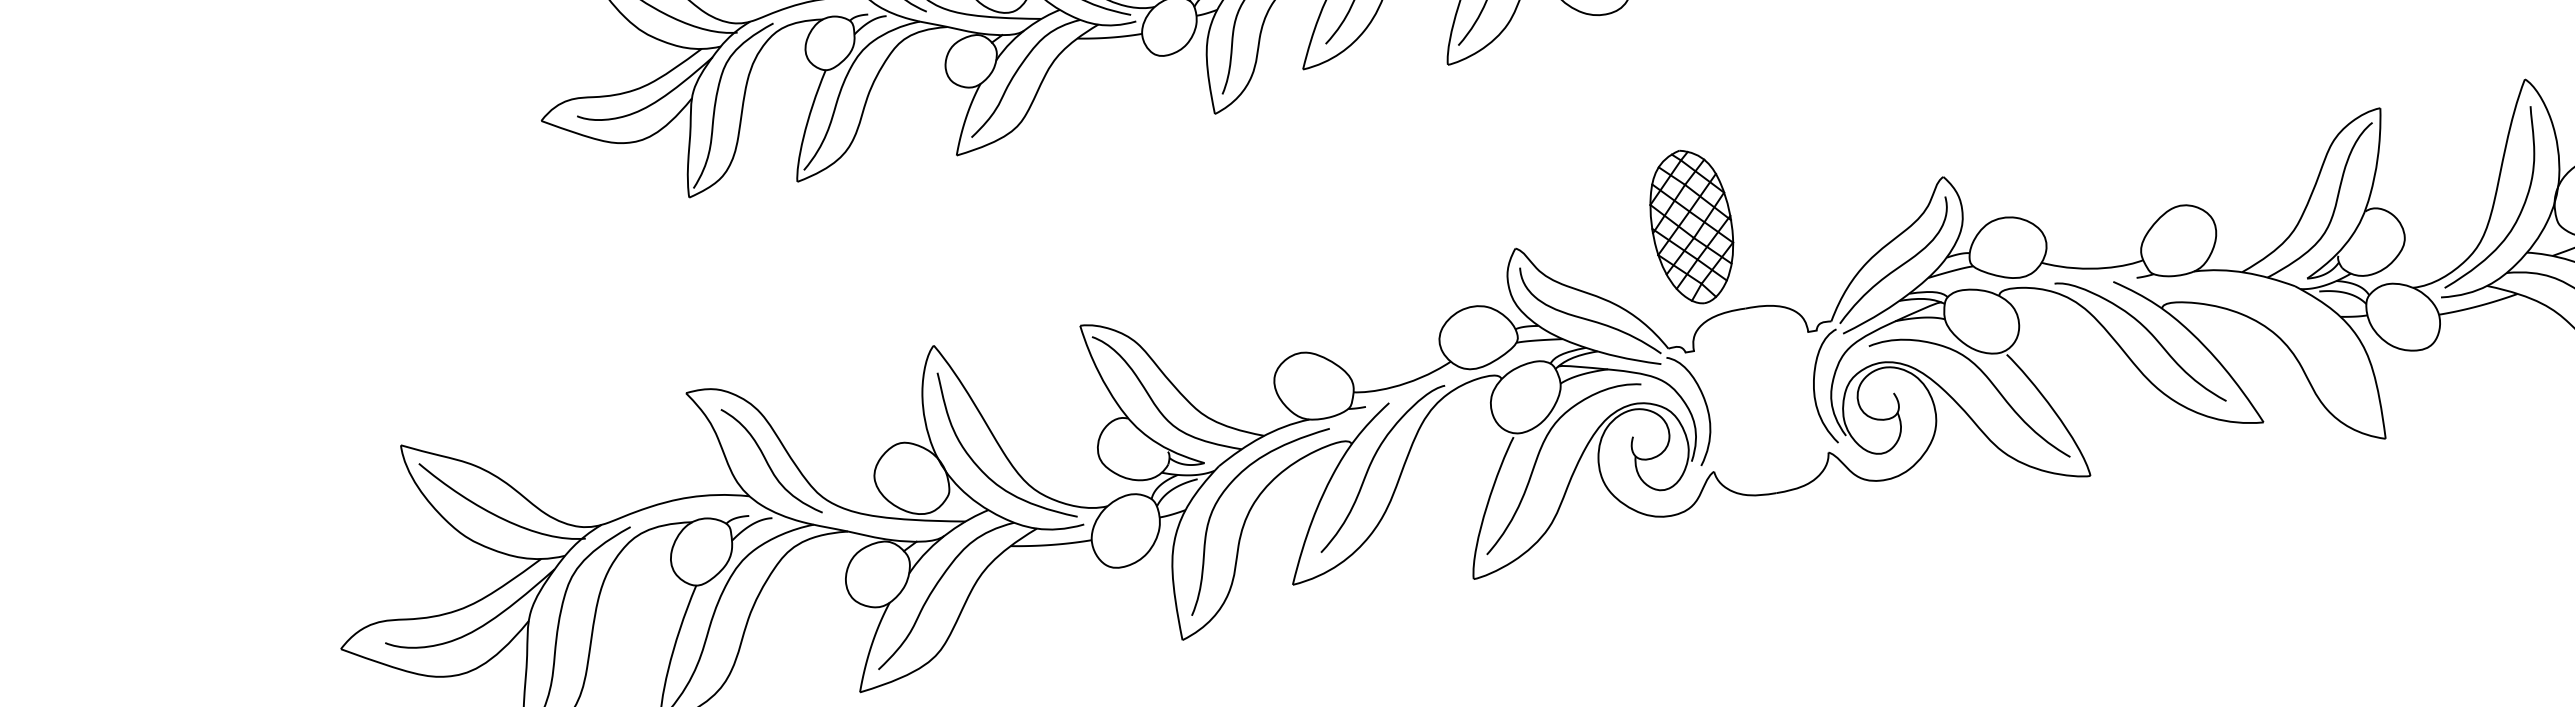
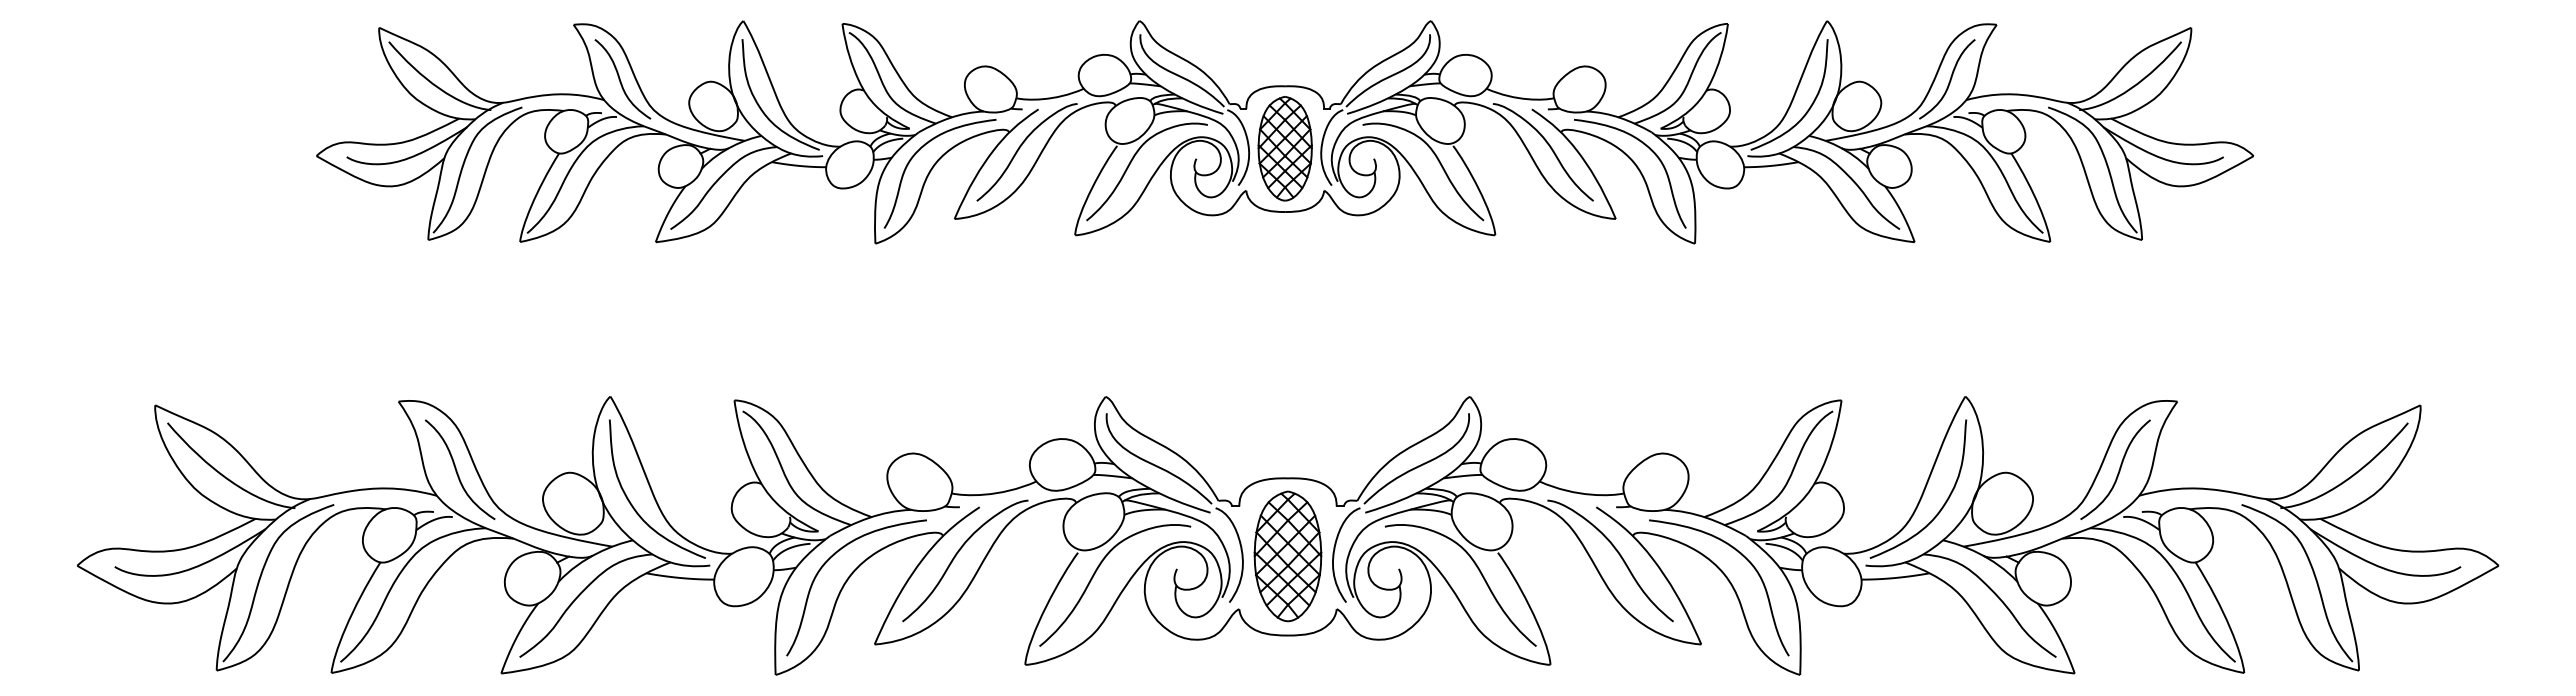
part: (1691, 227) -> (1287, 556), moved
curve: (2300, 314) -> (1746, 560), added

